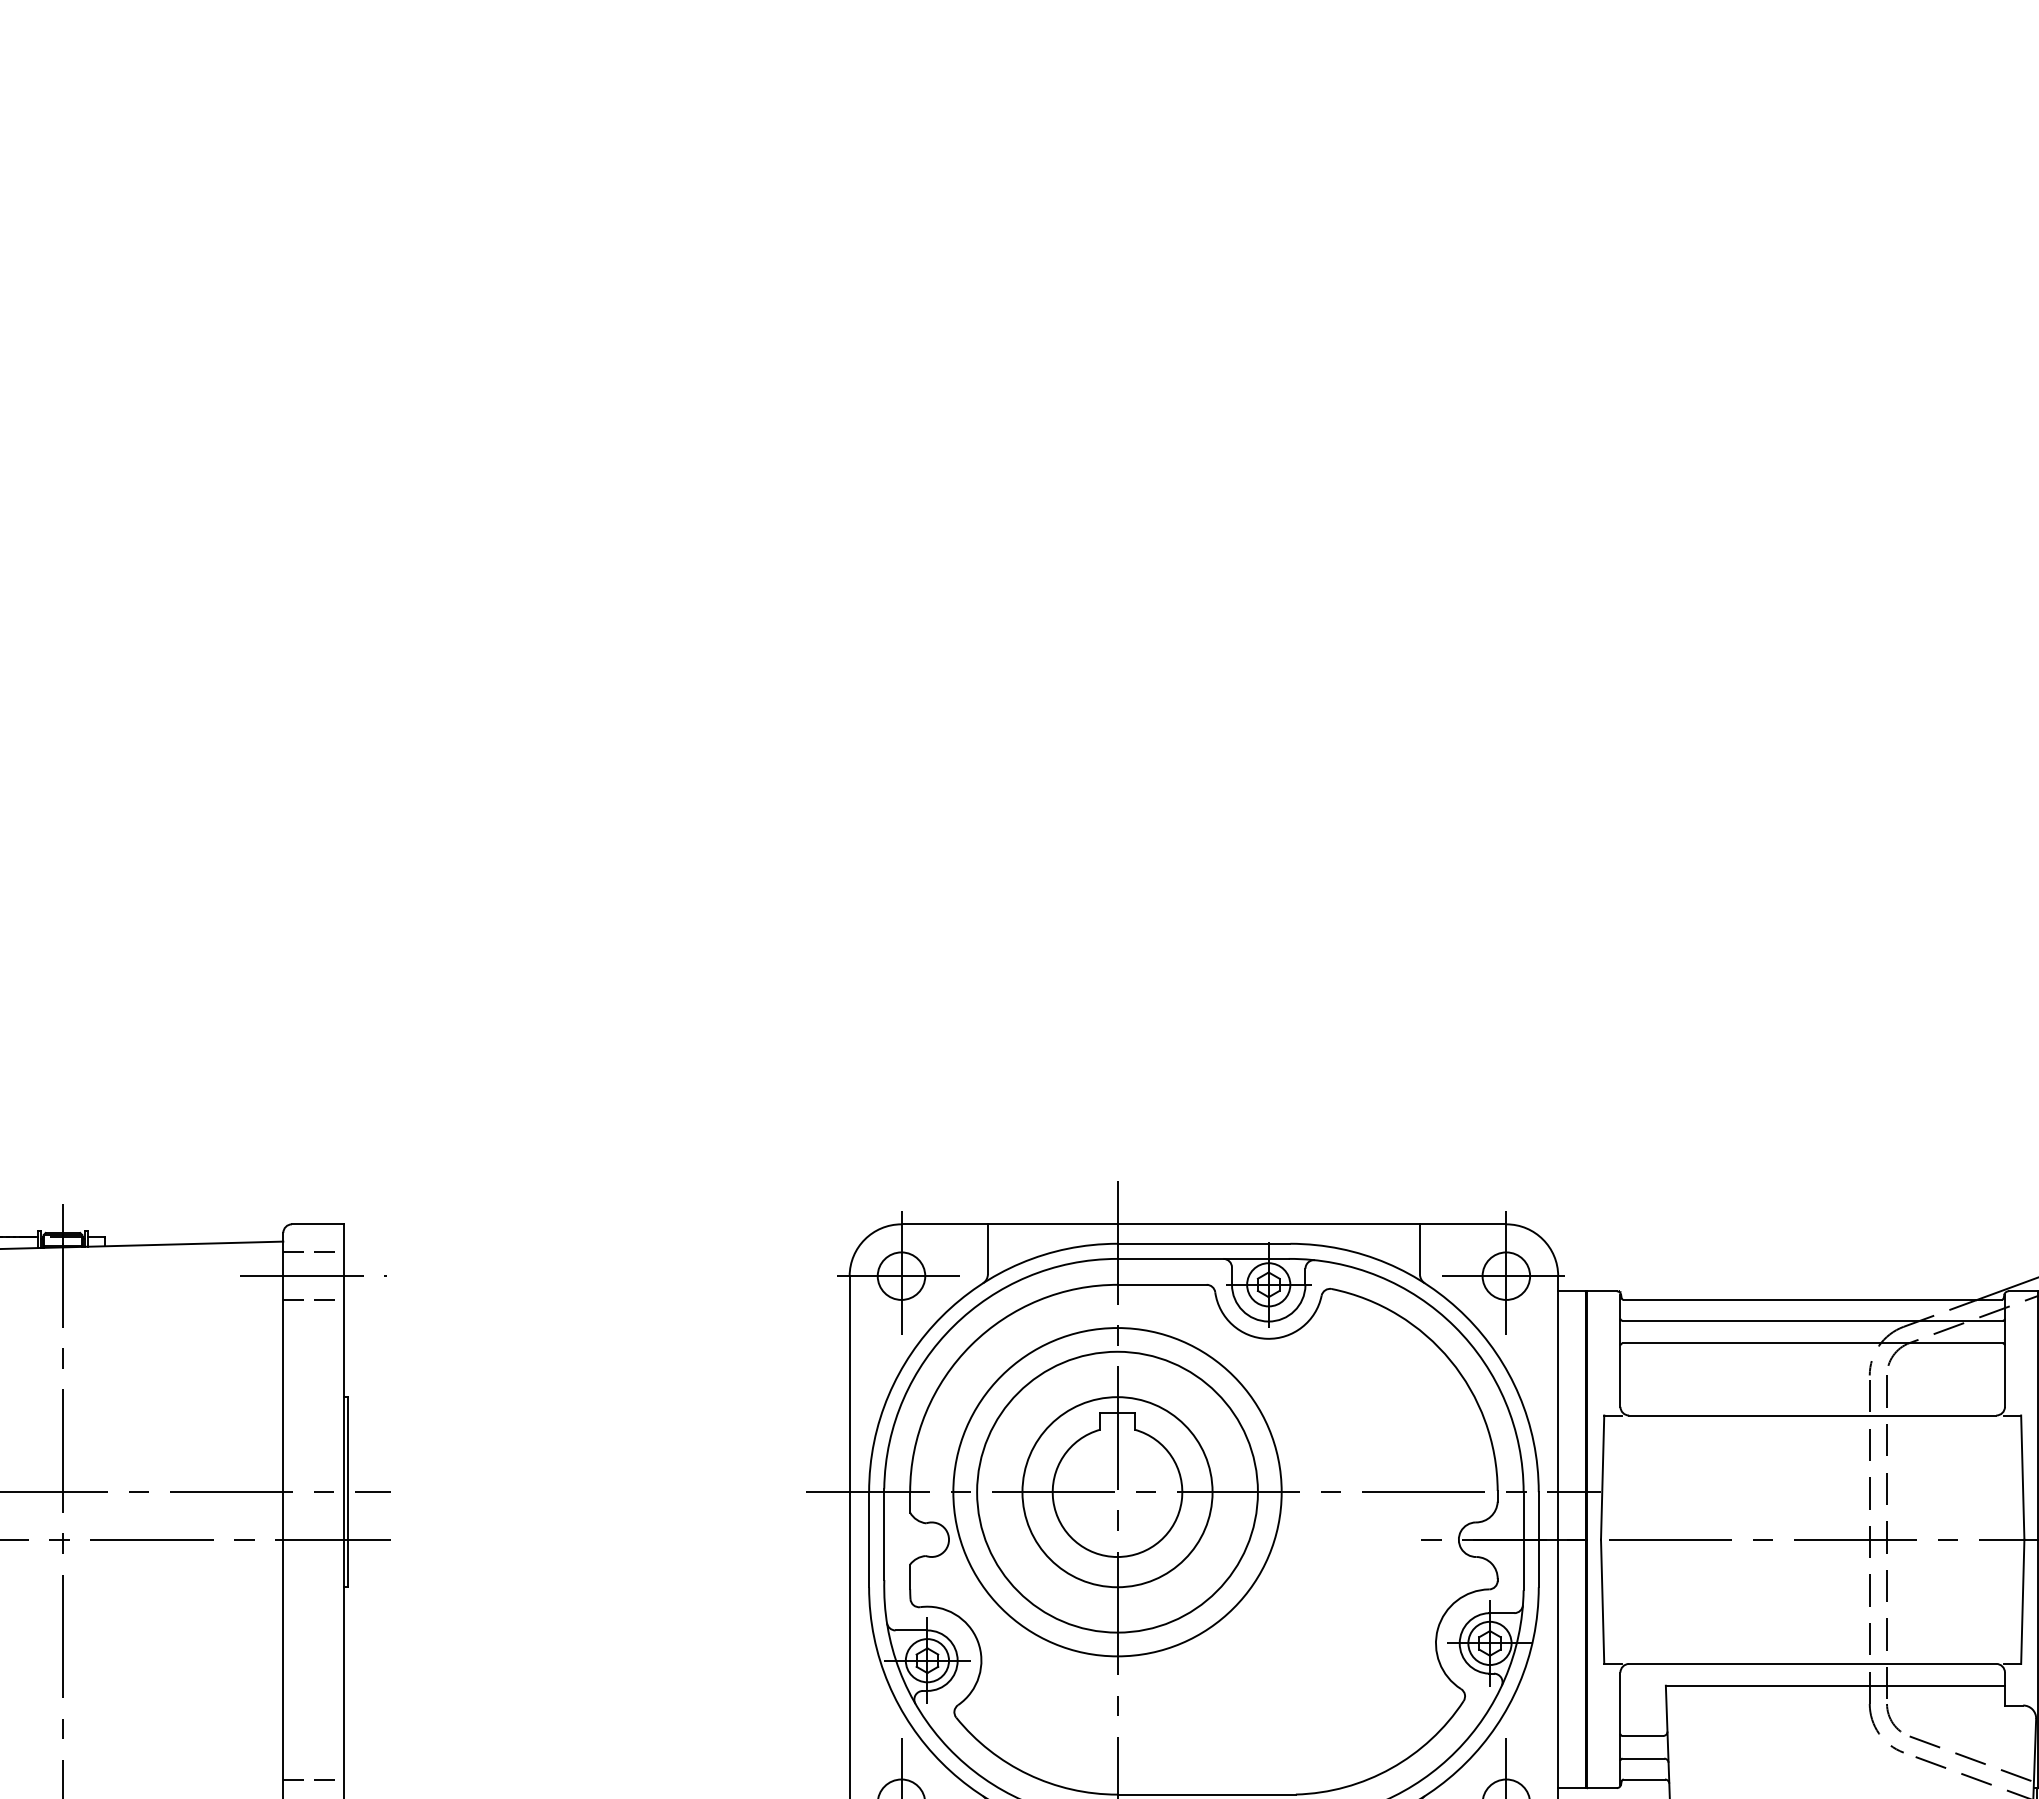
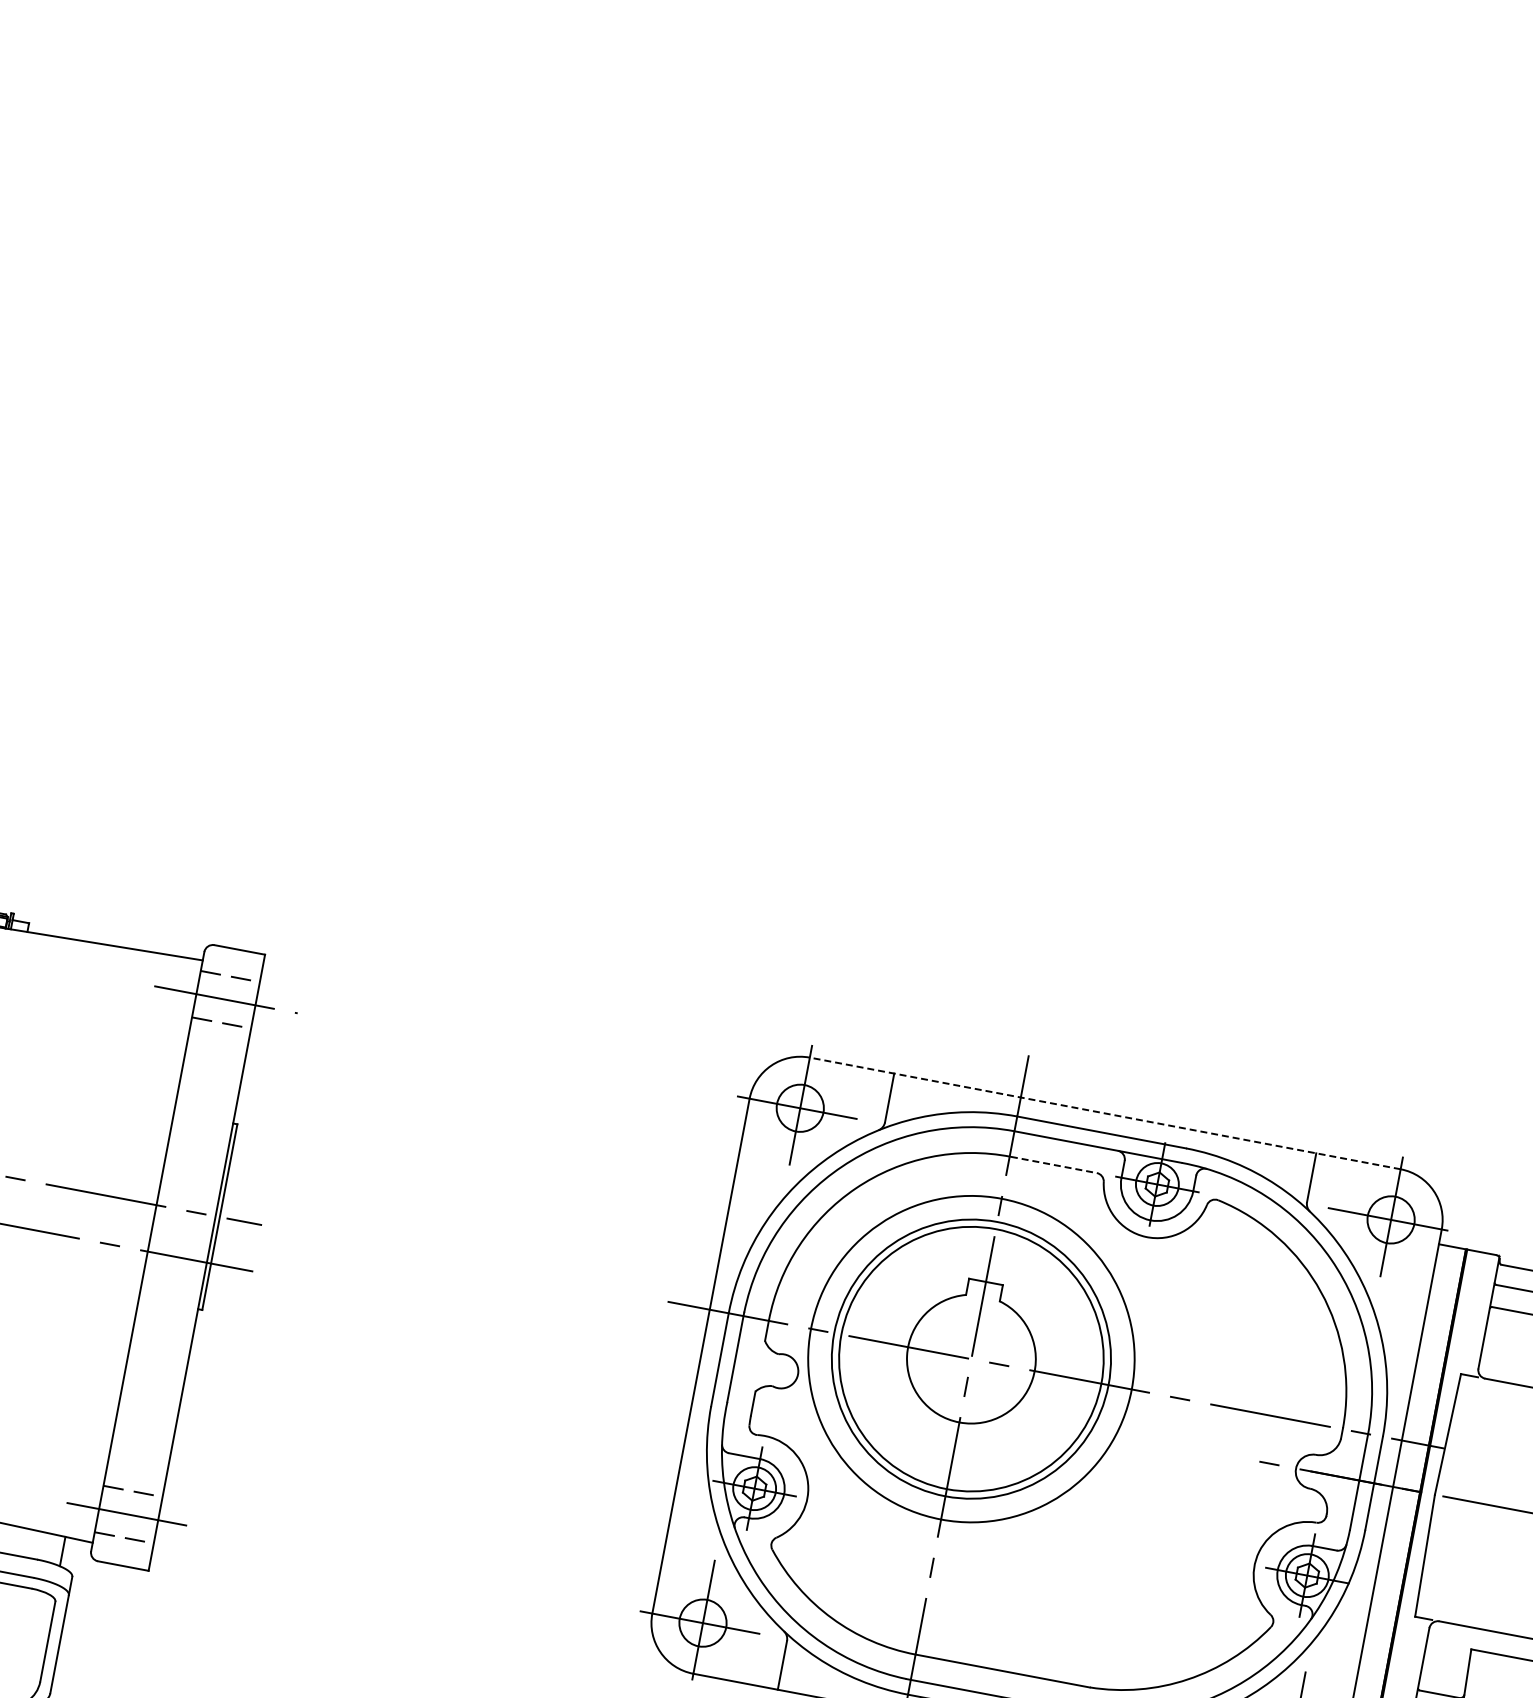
line: (1203, 1224) -> (1104, 1113), solid -> dashed
line: (1162, 1284) -> (1053, 1164), solid -> dashed
circle: (1117, 1492) -> (971, 1359), size x1.4

